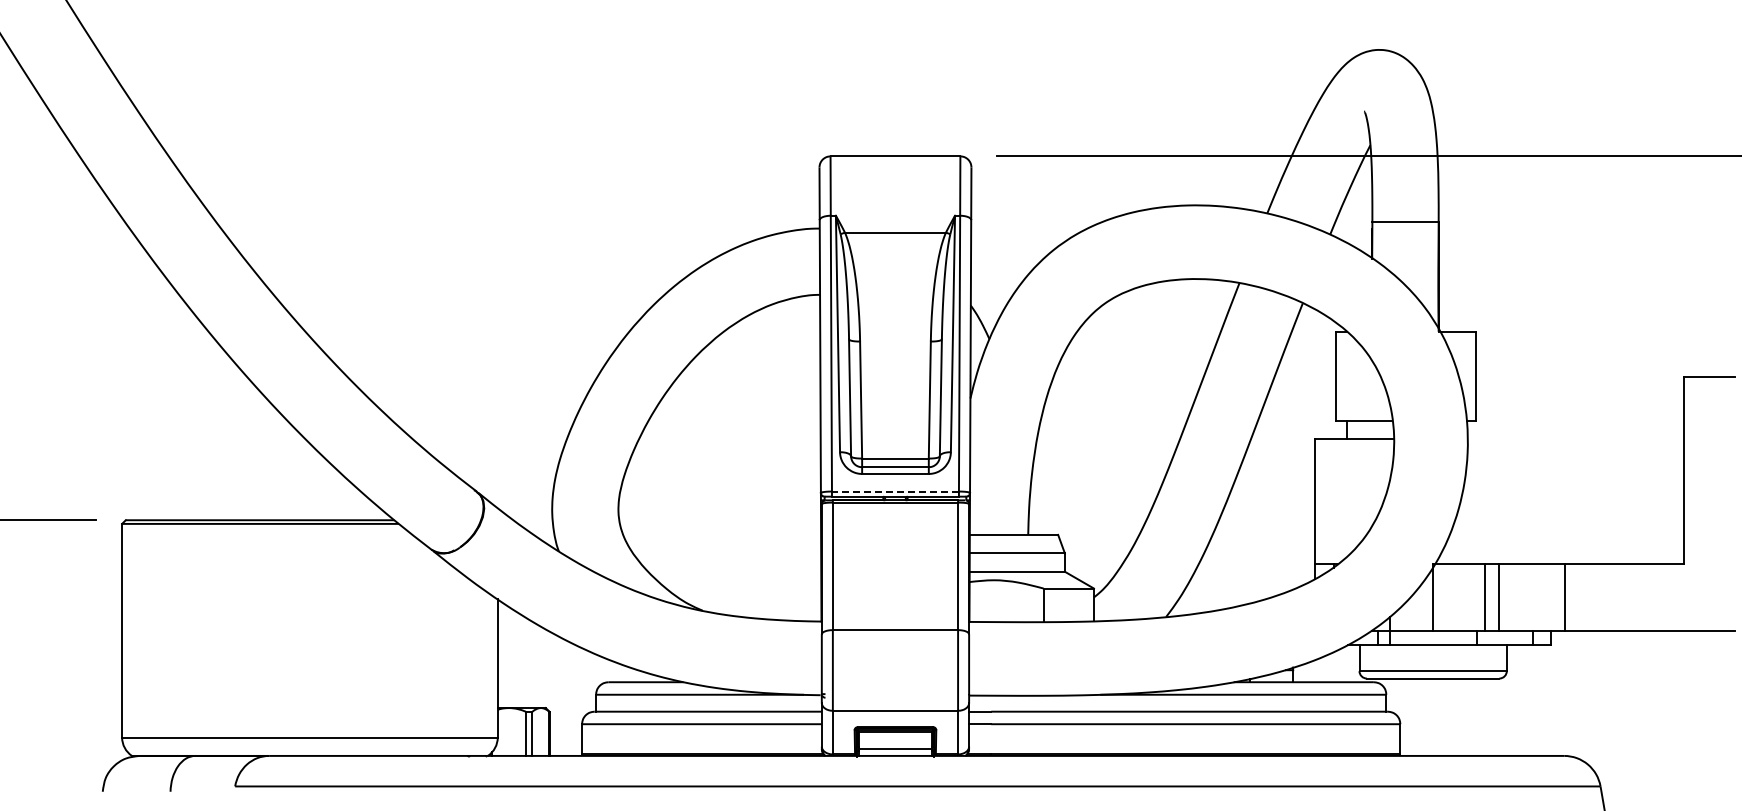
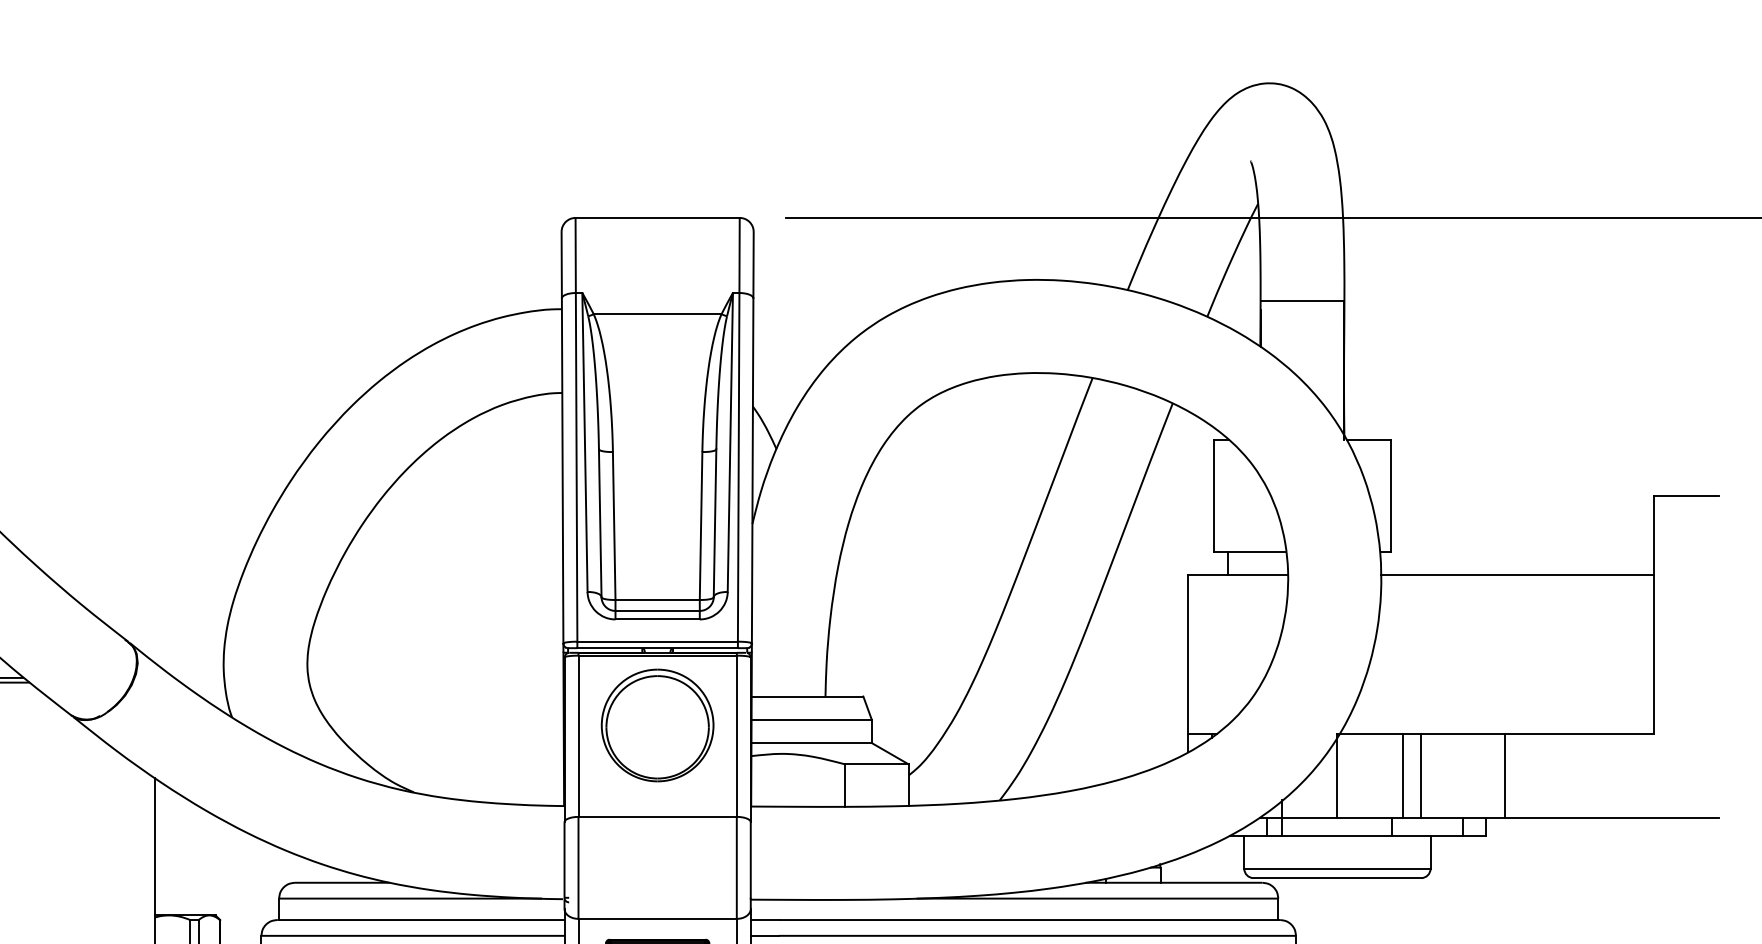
line: (1575, 439) -> (1517, 575), added
line: (894, 491) -> (656, 641), dashed -> solid
part: (895, 557) -> (657, 725), added

